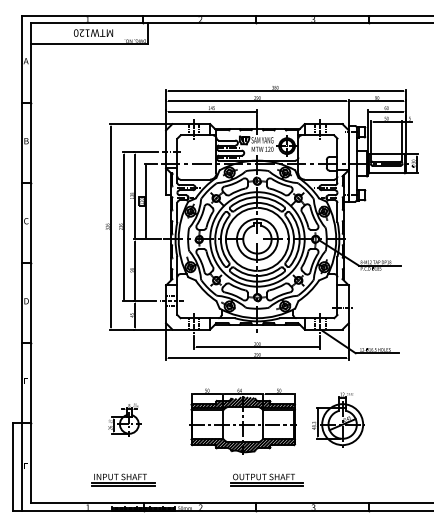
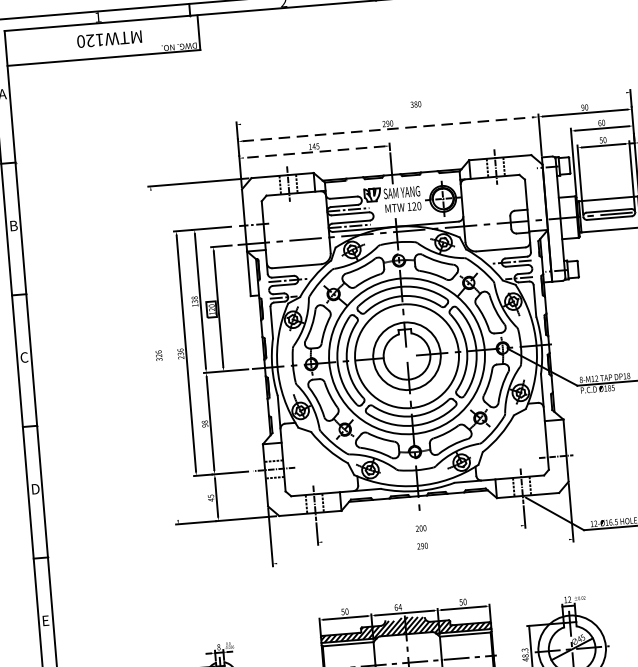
line: (285, 91) -> (433, 109), removed
line: (257, 101) -> (388, 129), solid -> dashed
line: (211, 111) -> (314, 152), solid -> dashed
line: (111, 226) -> (165, 354), removed
line: (257, 347) -> (421, 533), removed
line: (257, 358) -> (423, 552), removed

